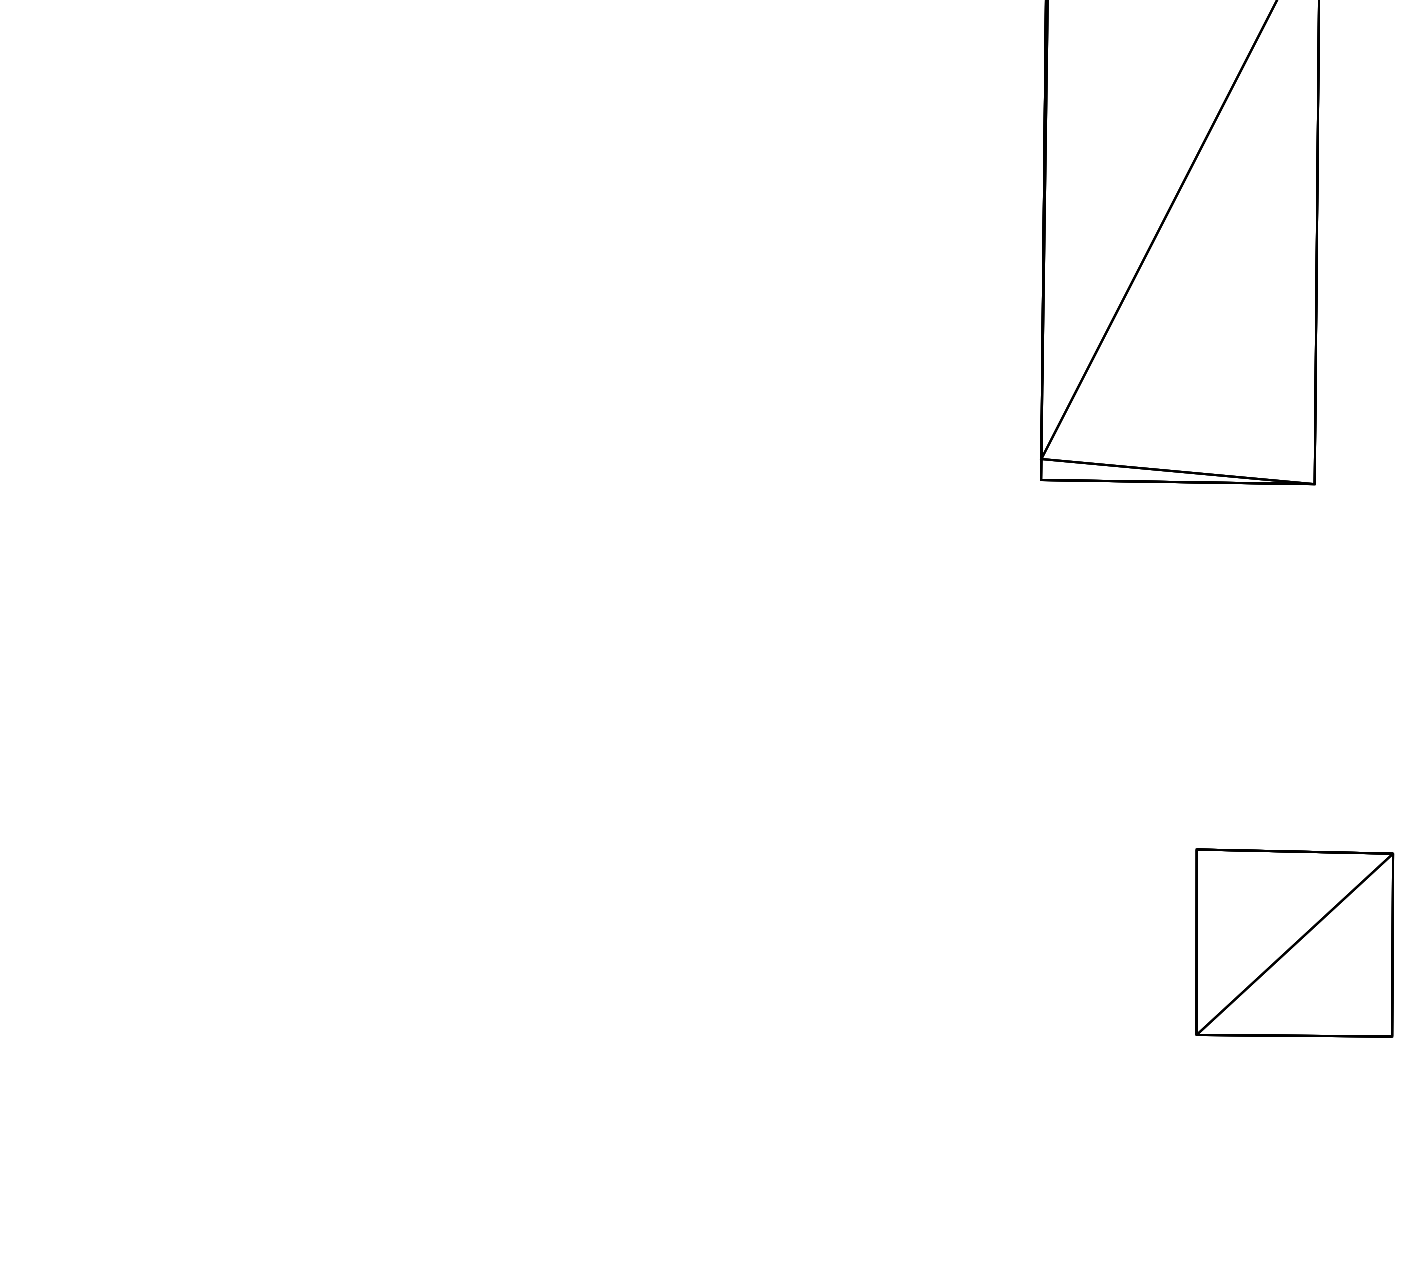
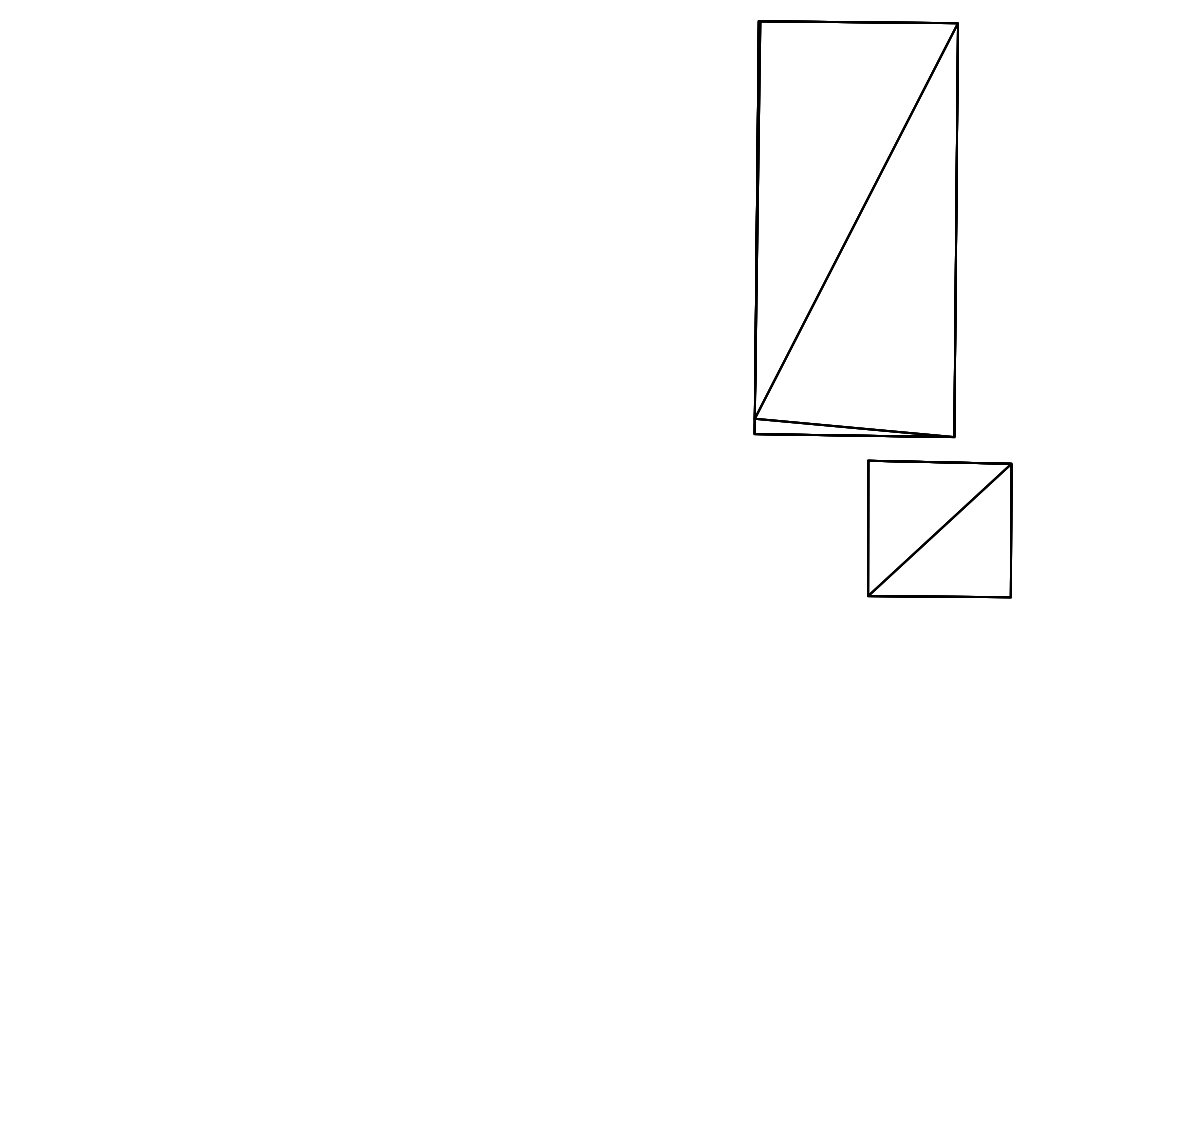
part: (1294, 942) -> (939, 528), moved

